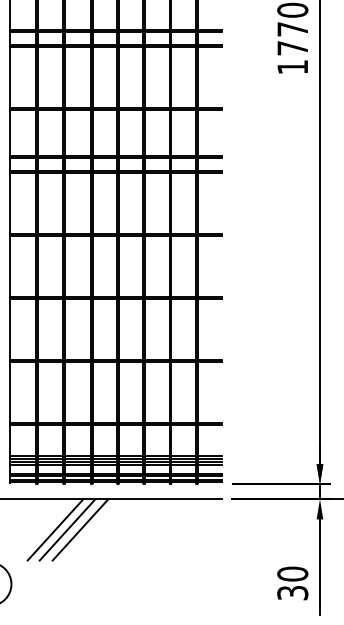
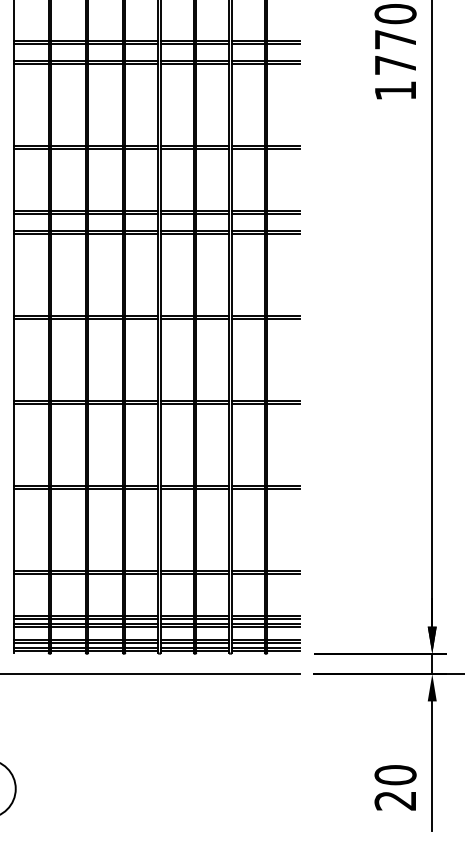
line: (54, 529) -> (74, 715), removed
line: (66, 529) -> (90, 715), removed
line: (80, 529) -> (108, 715), removed
text: (292, 592) -> (395, 800), 30 -> 20

